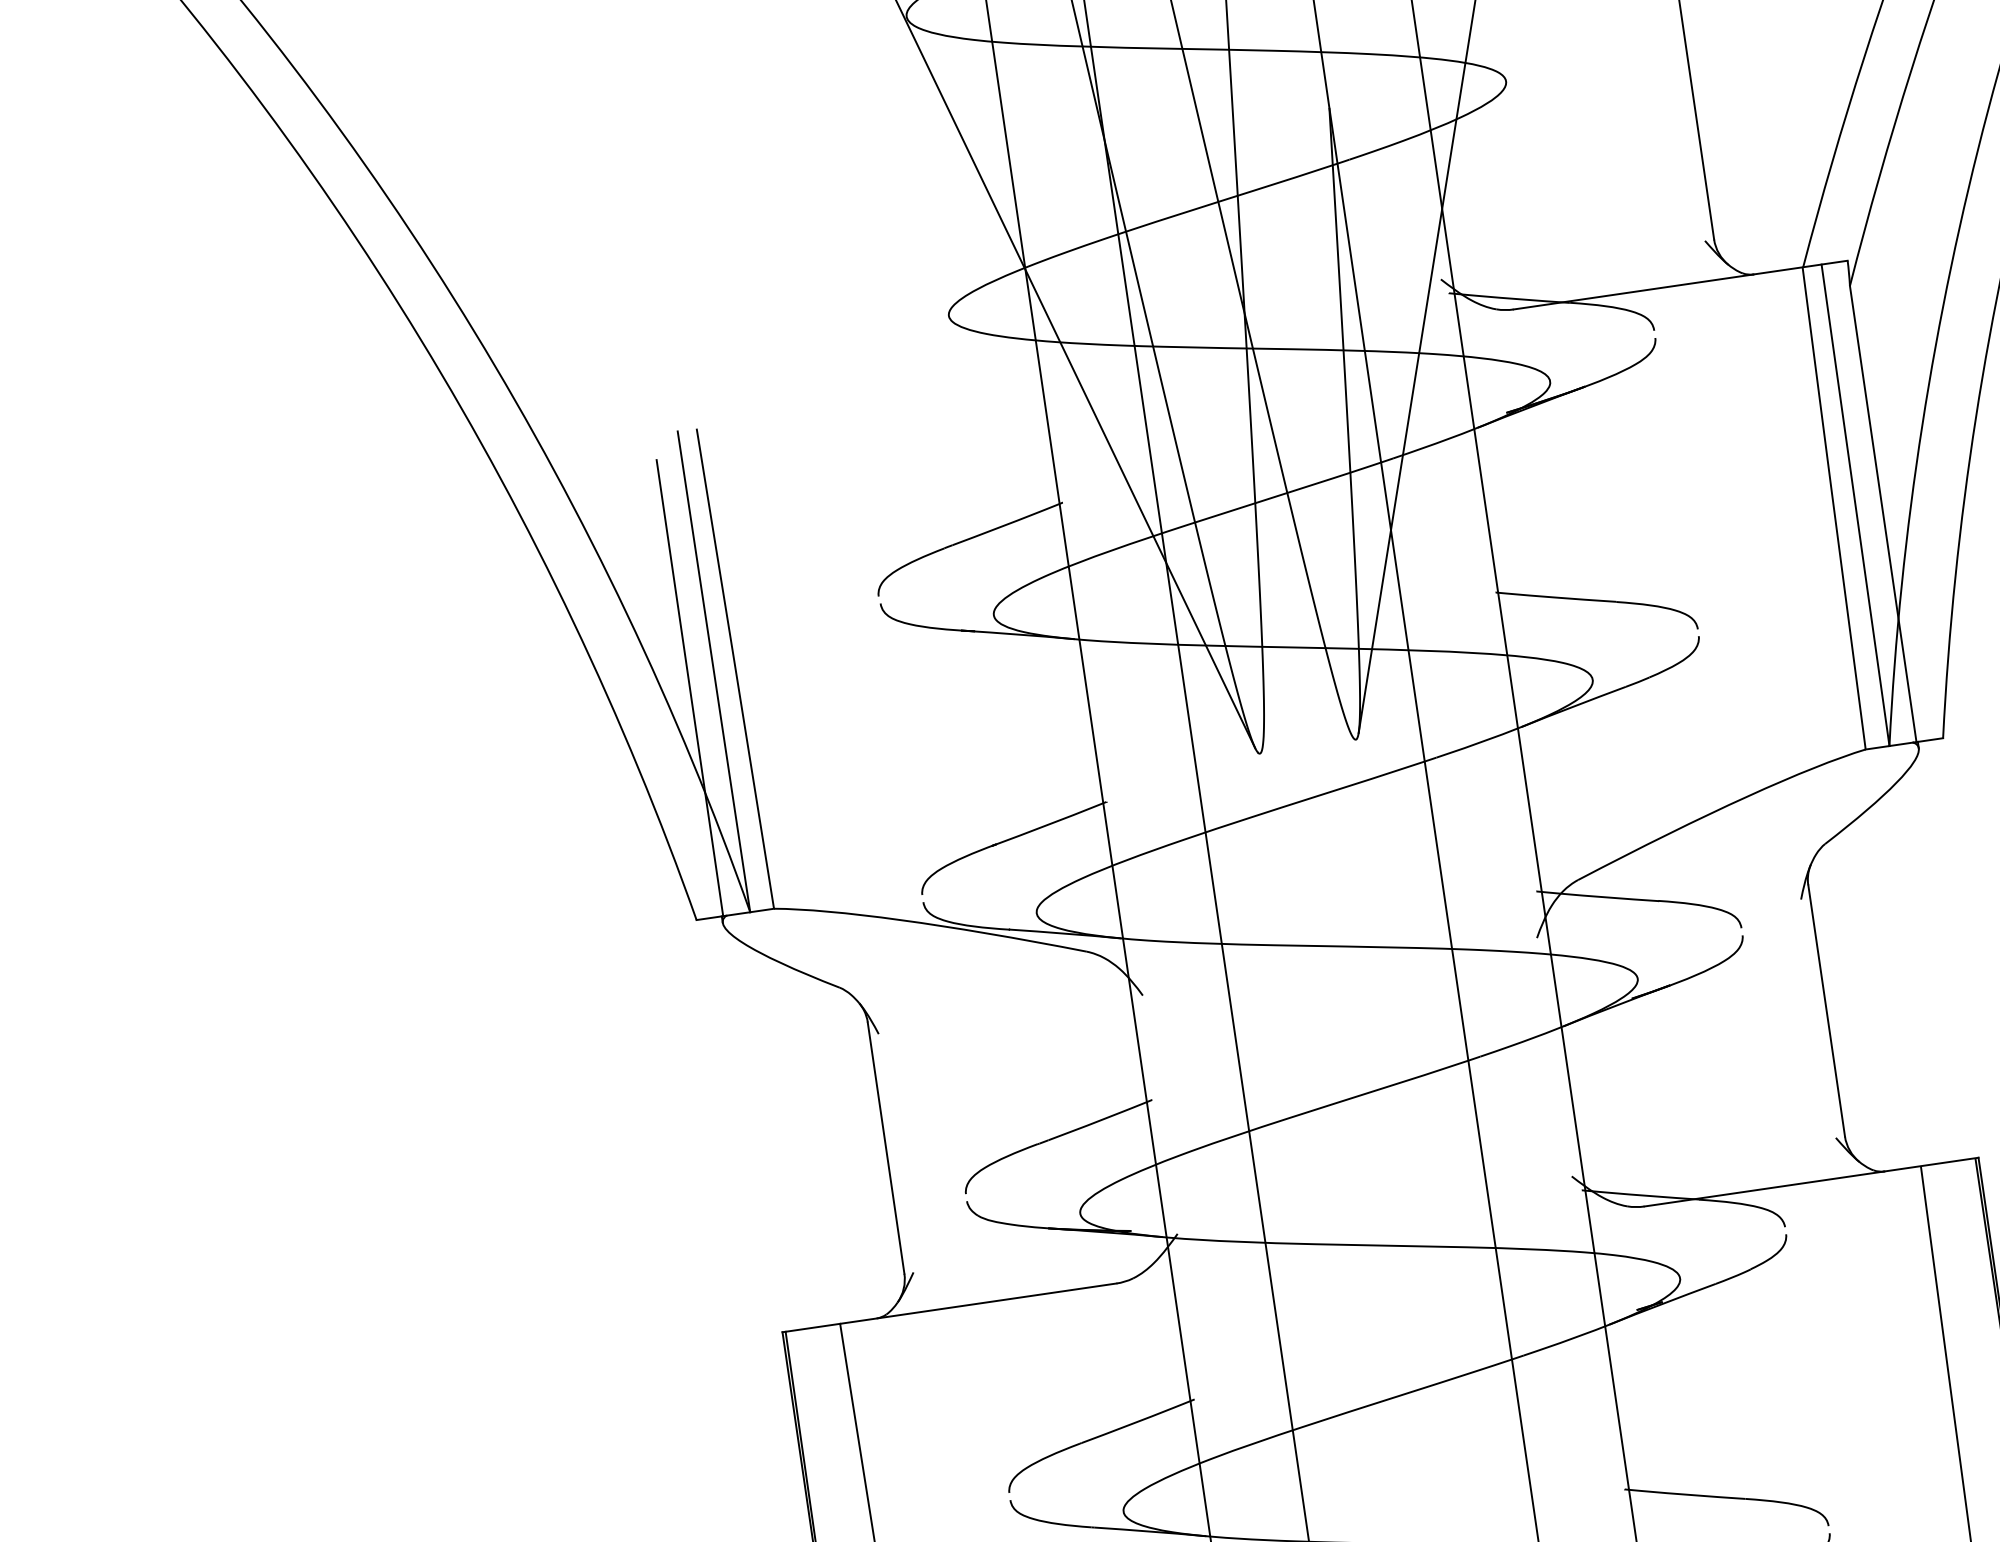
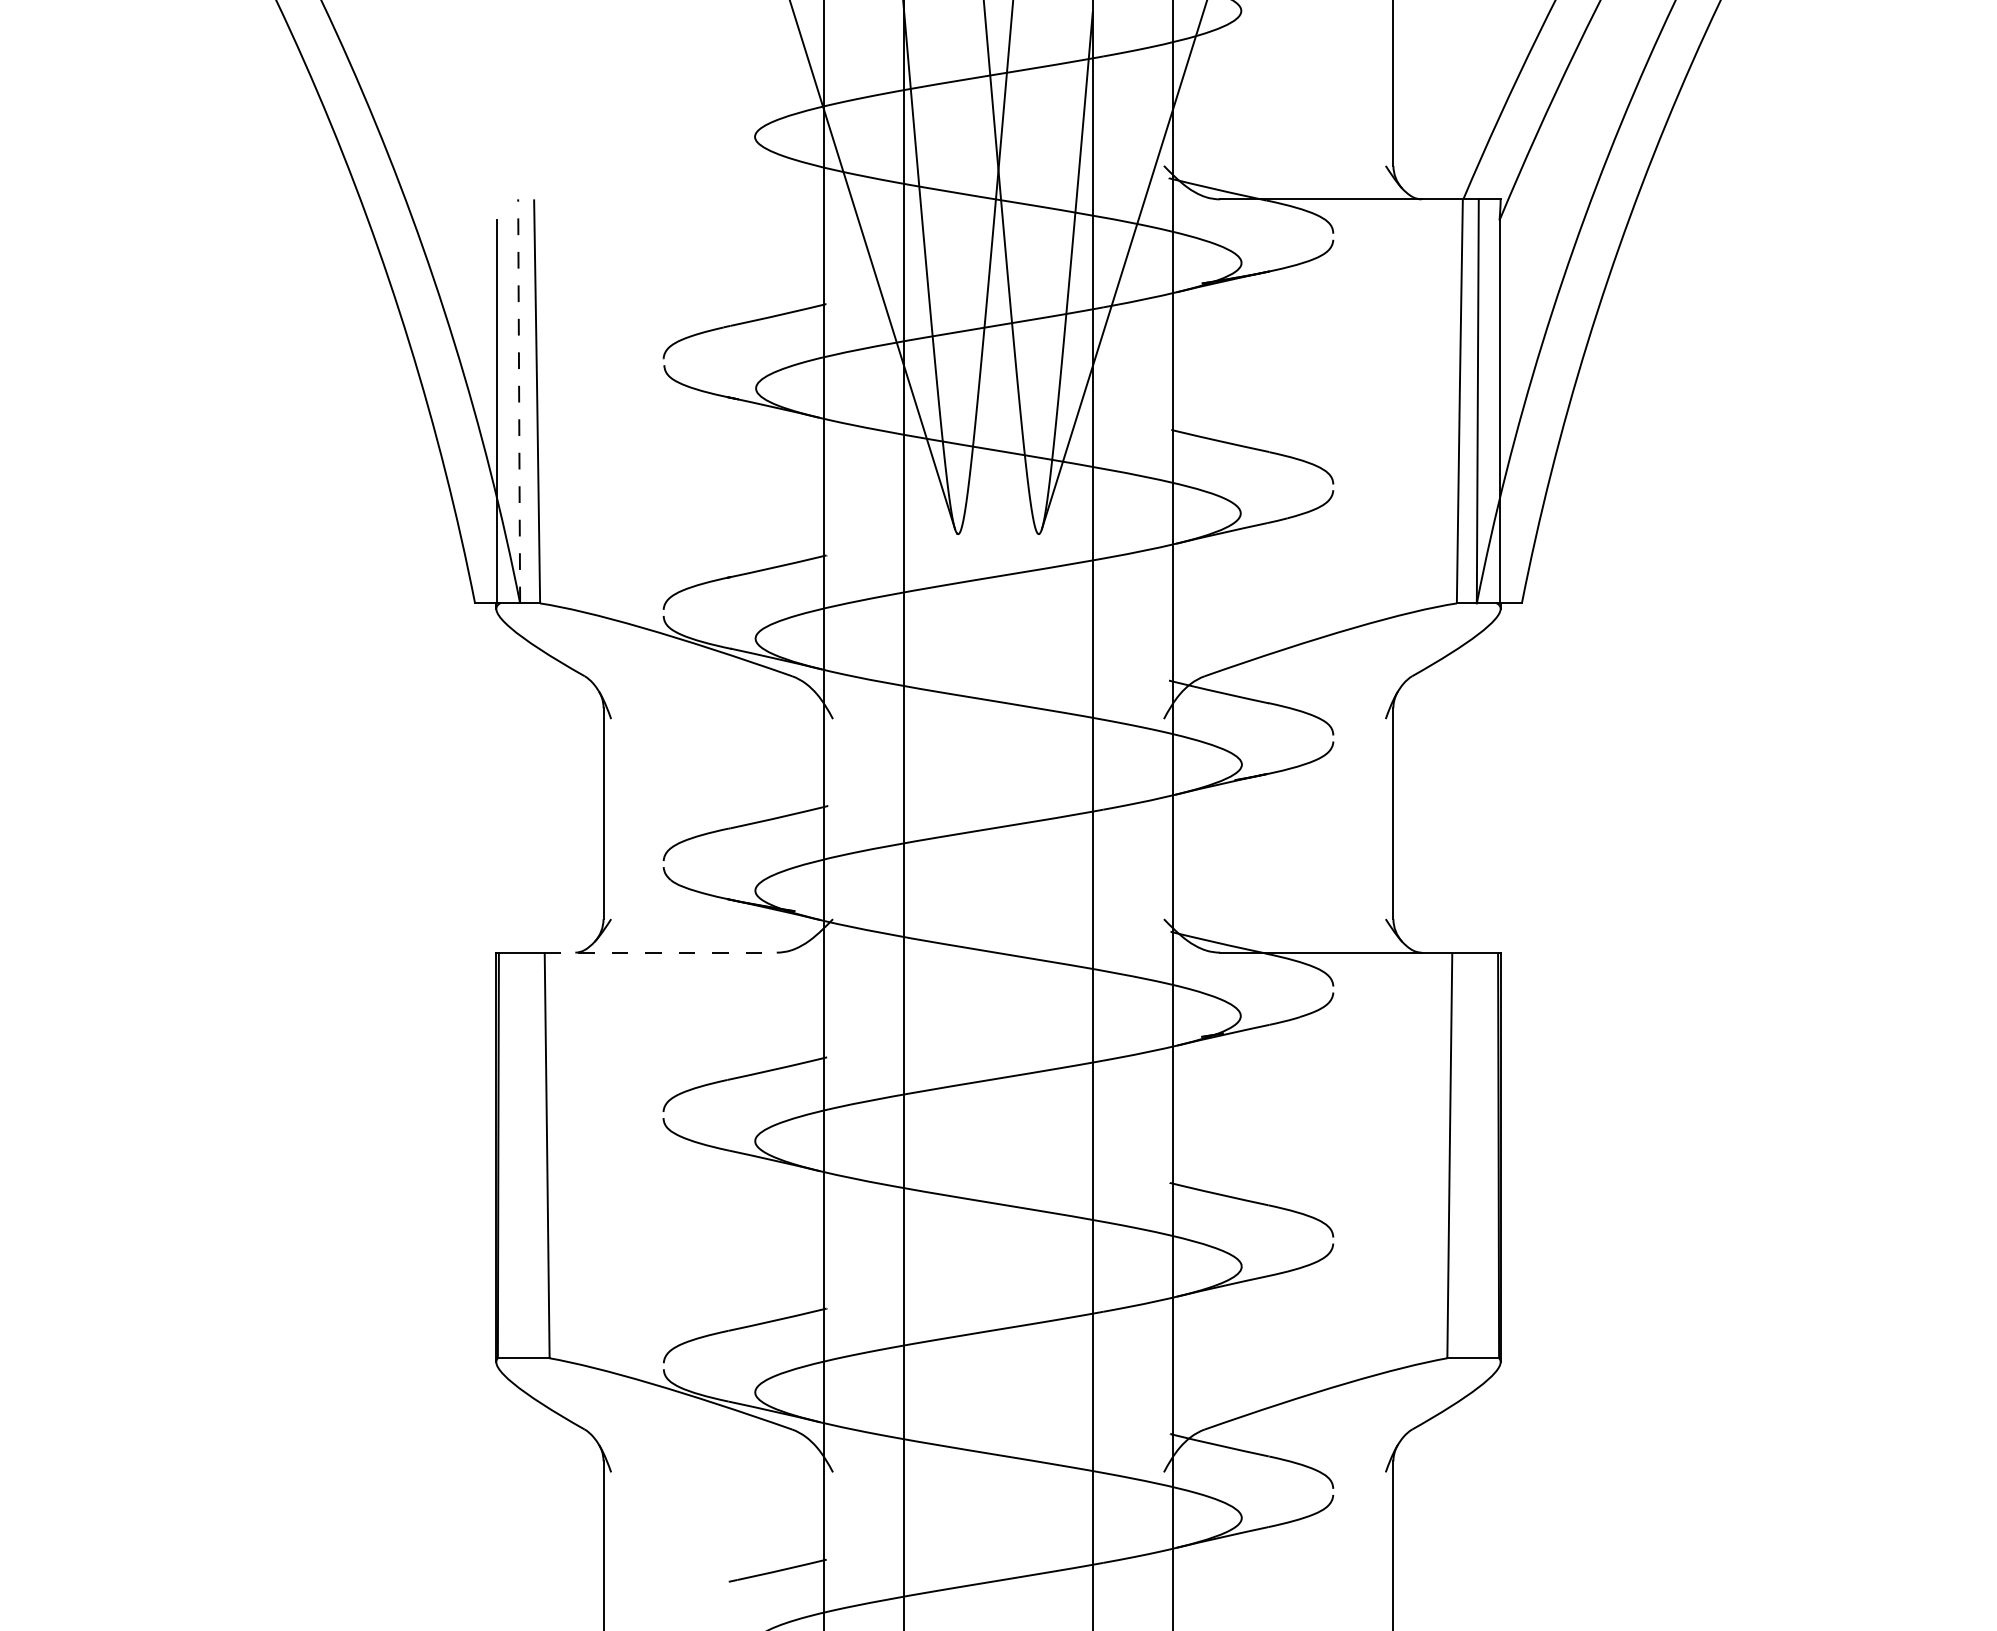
line: (714, 670) -> (519, 400), solid -> dashed
line: (979, 1303) -> (661, 952), solid -> dashed

